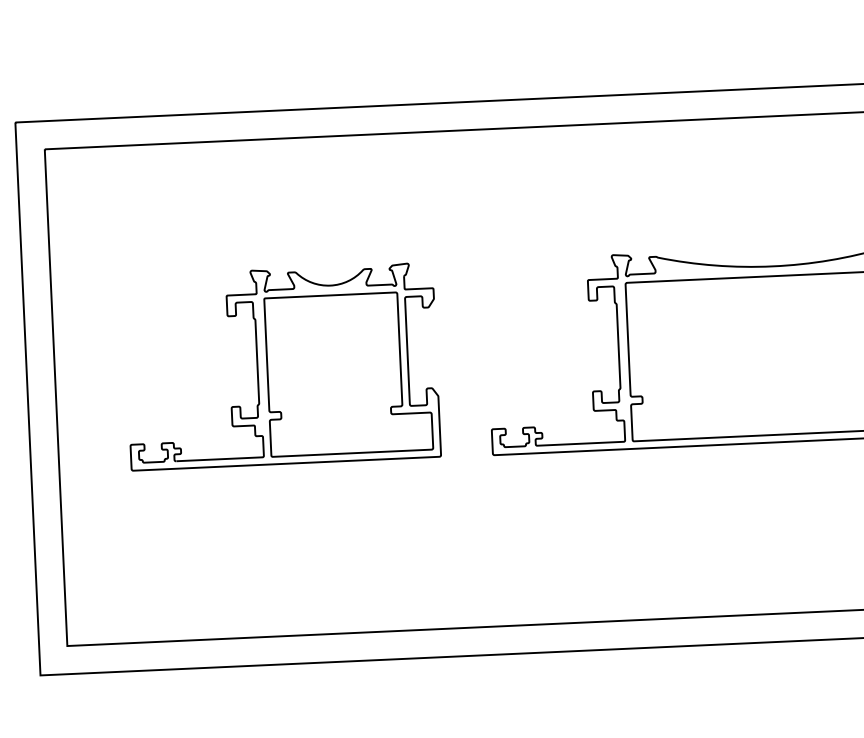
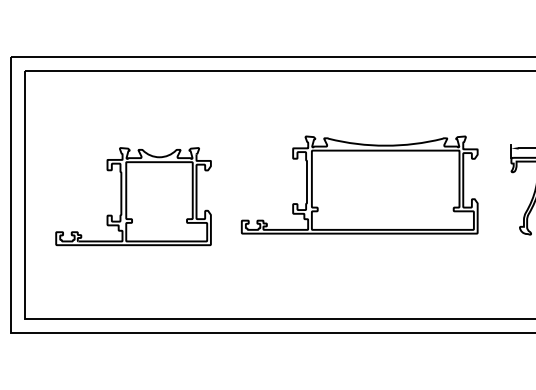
part: (281, 366) -> (133, 196), moved

